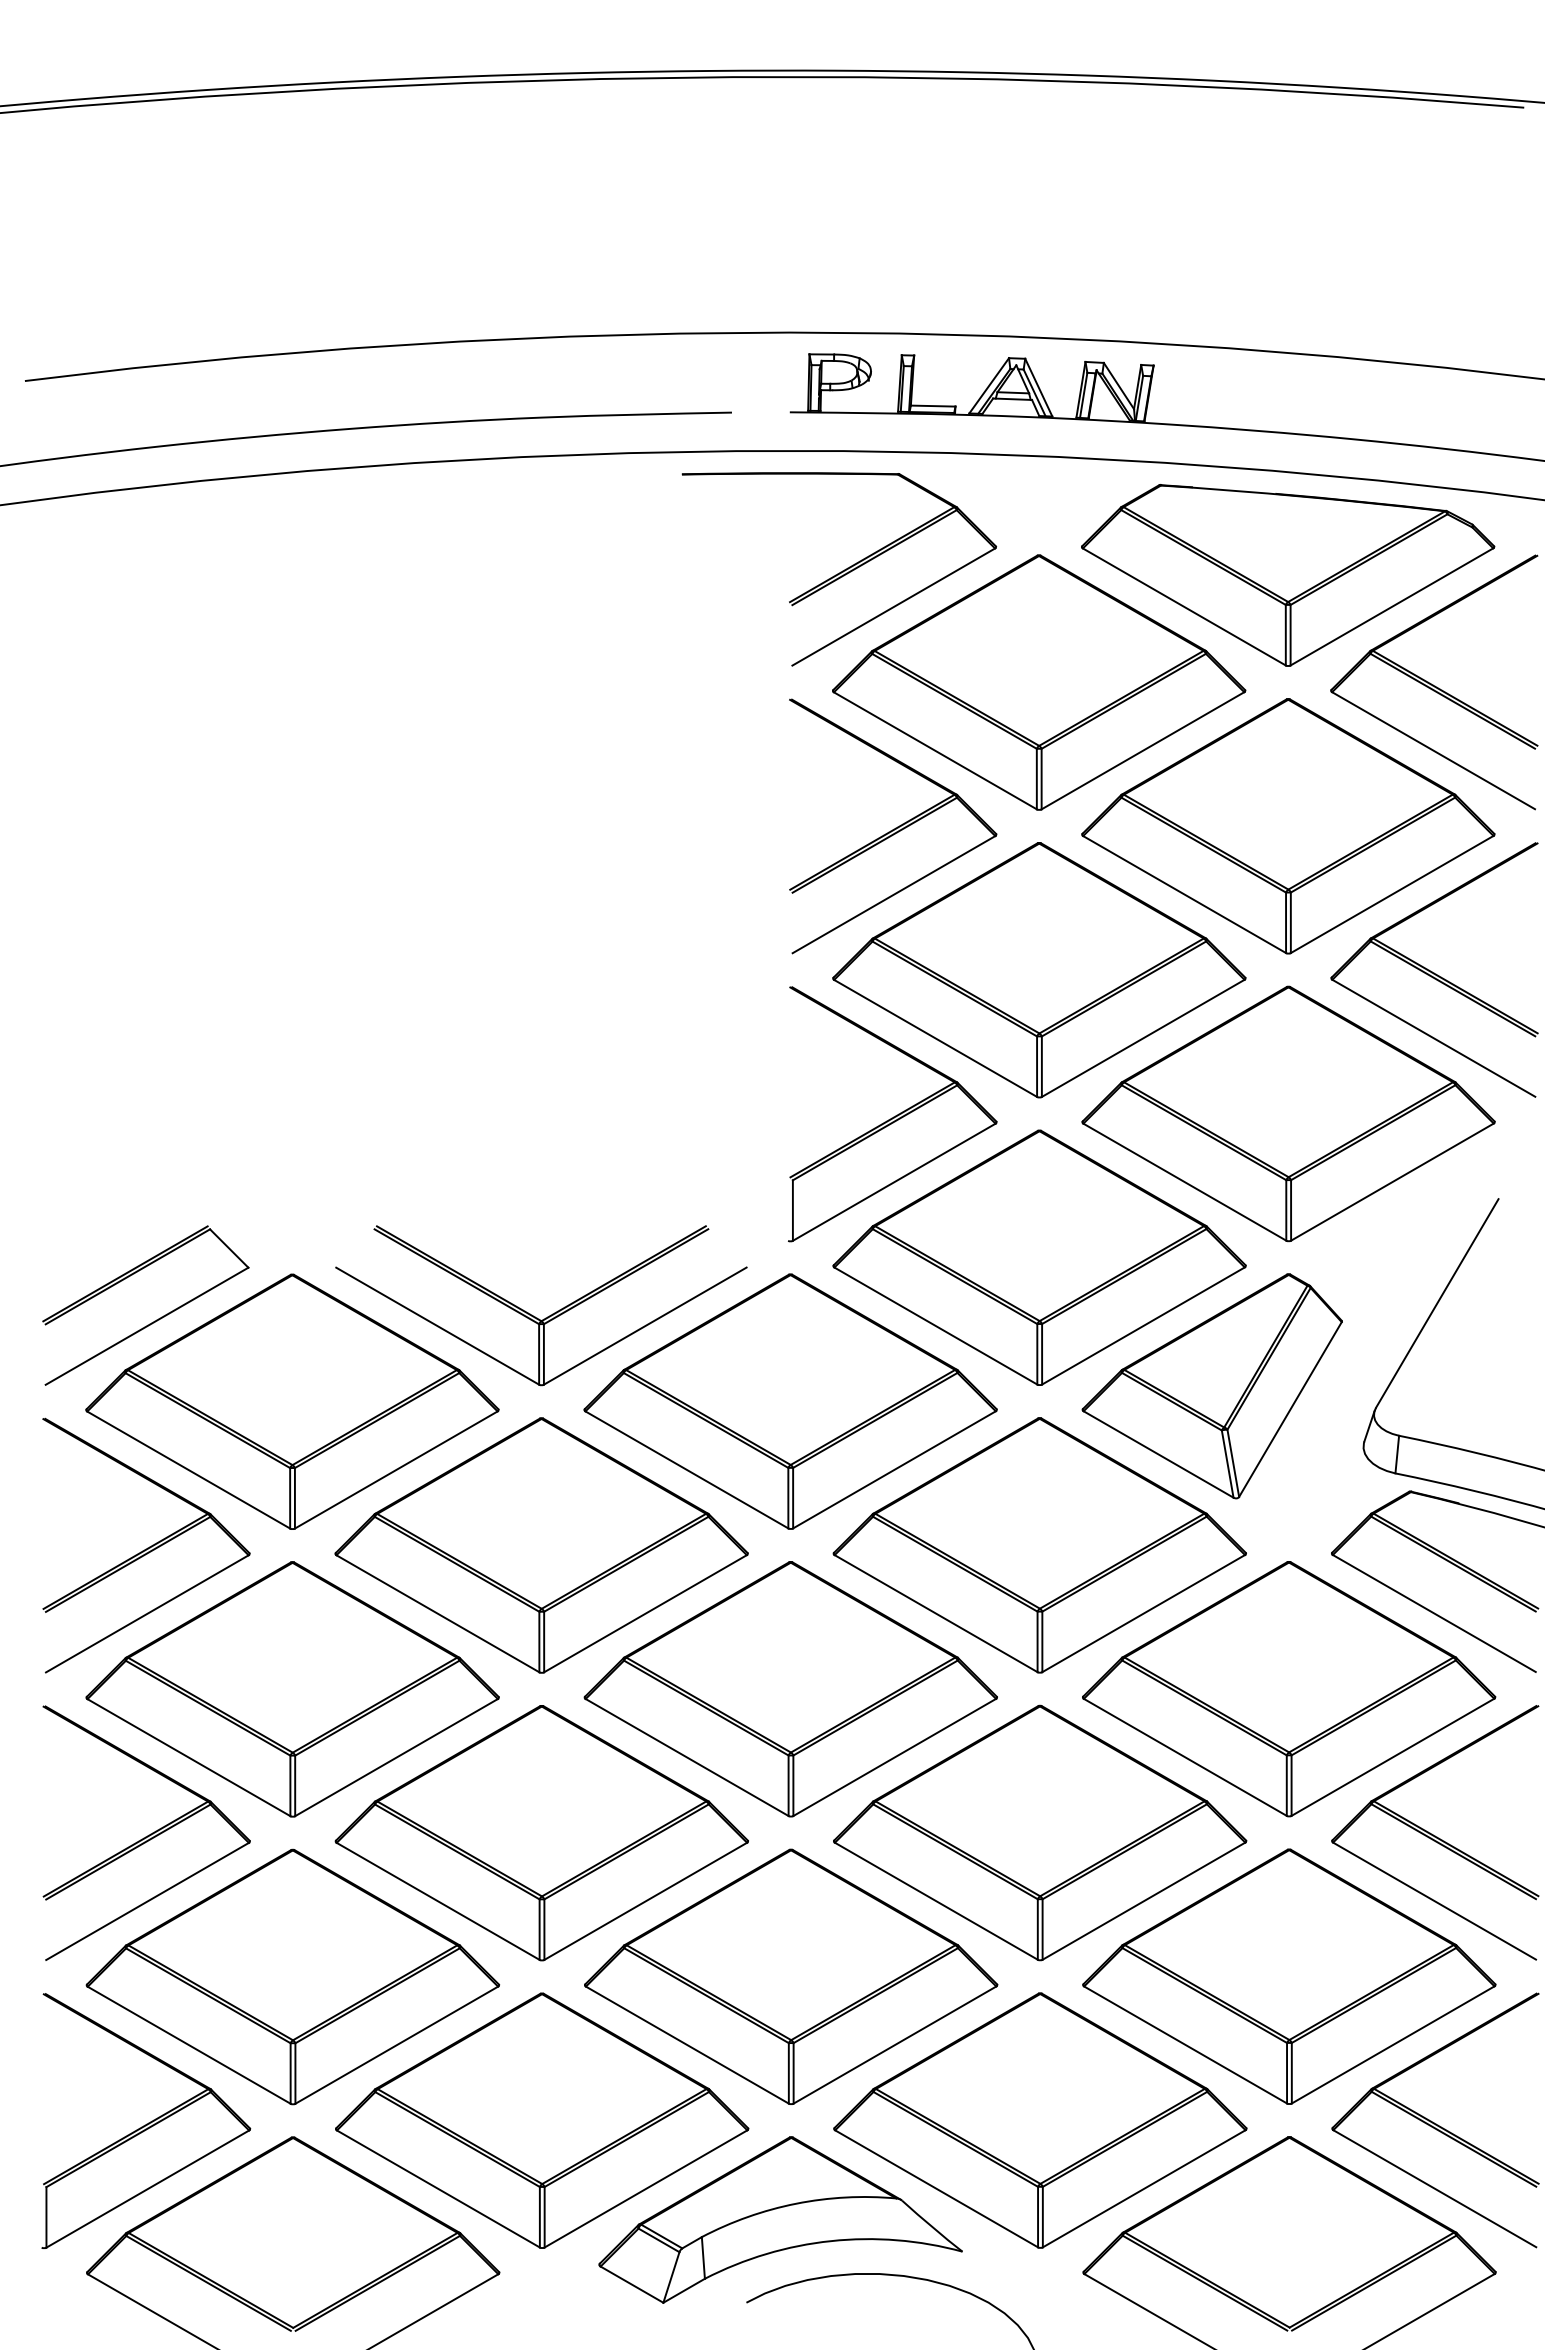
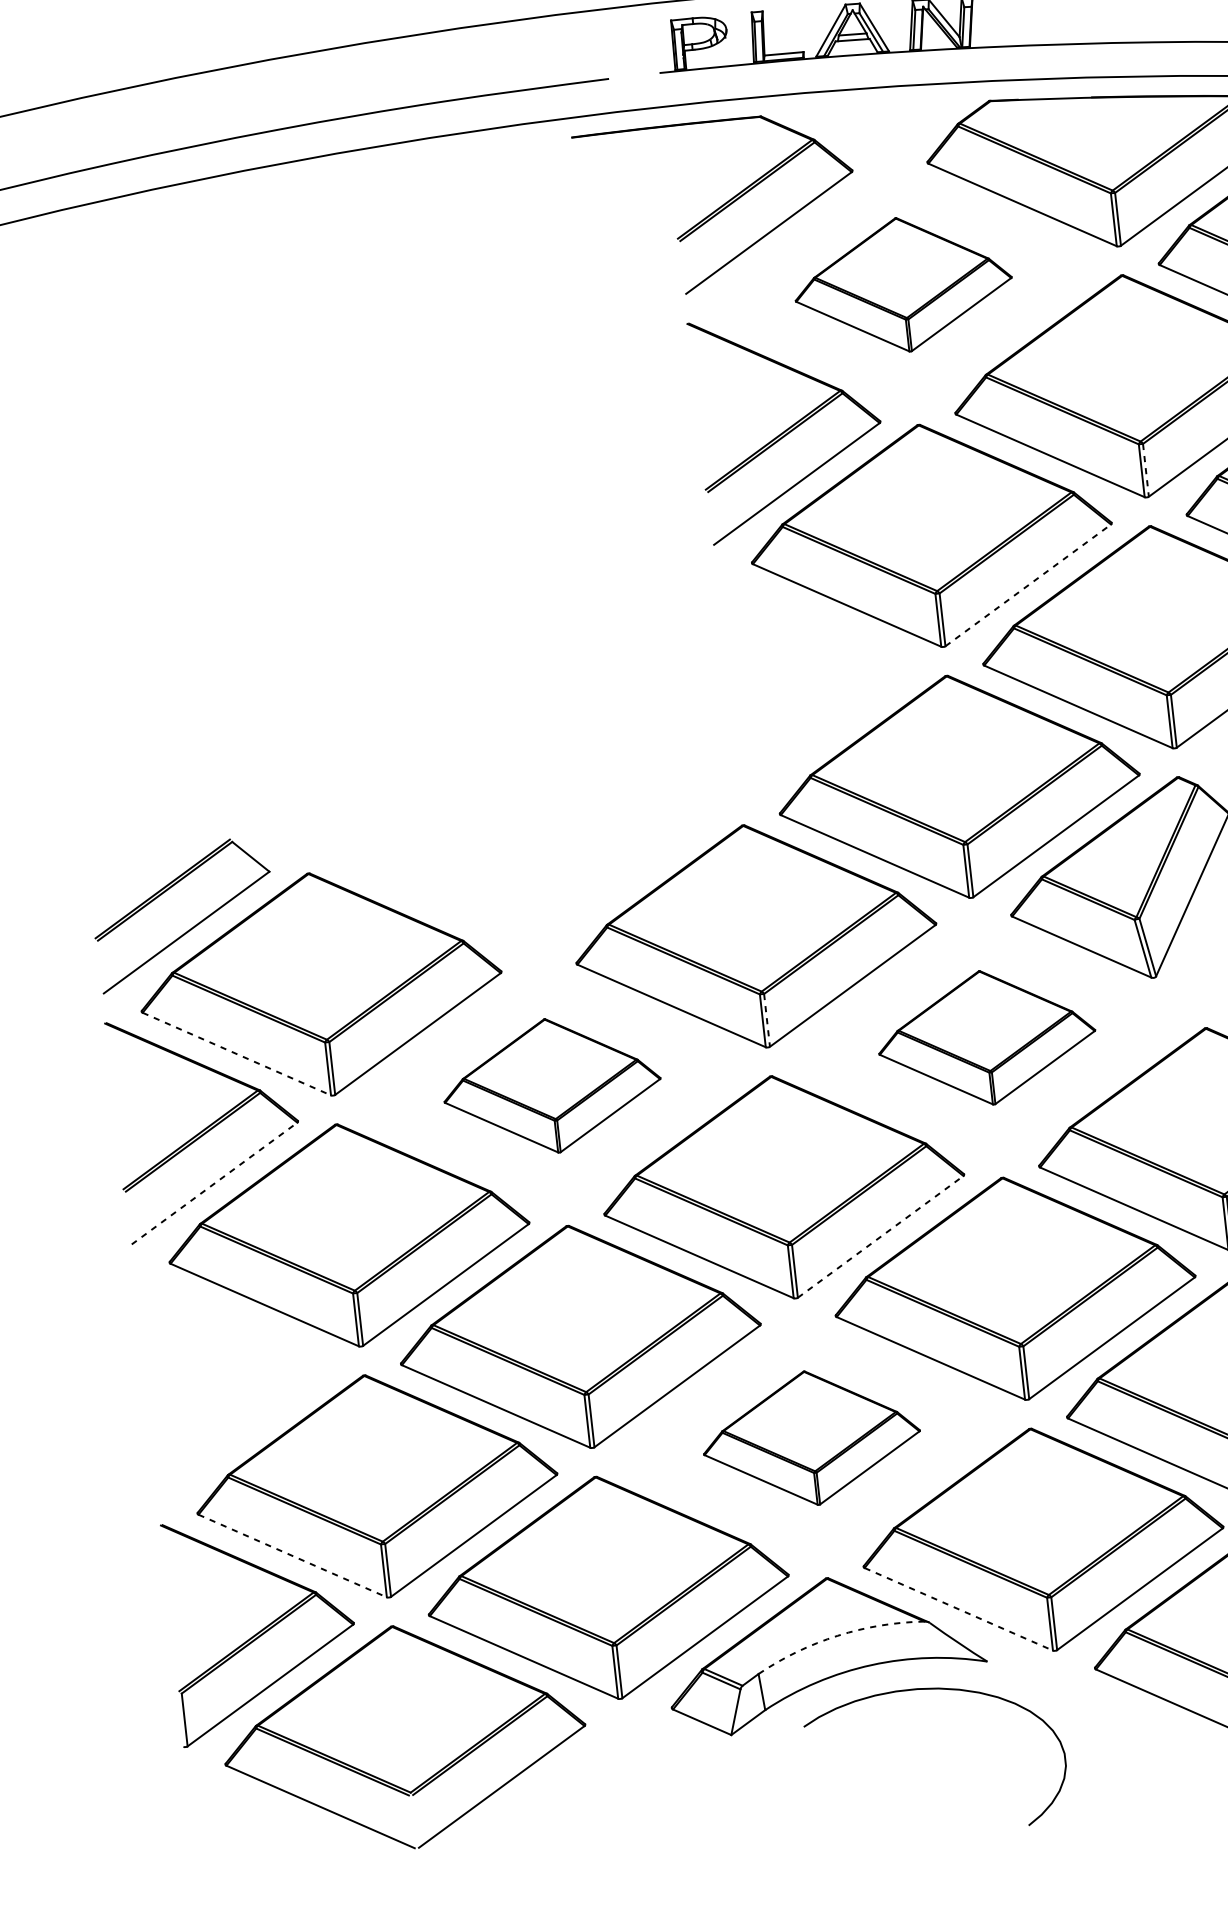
part: (1039, 682) -> (903, 284), size x0.6
line: (1290, 923) -> (1145, 470), solid -> dashed
line: (1143, 1038) -> (1028, 585), solid -> dashed
part: (892, 1114) -> (816, 675), removed
part: (535, 1316) -> (524, 886), removed
line: (189, 1470) -> (237, 1054), solid -> dashed
line: (793, 1498) -> (767, 1020), solid -> dashed
part: (541, 1545) -> (551, 1085), size x0.6
part: (1039, 1545) -> (986, 1037), size x0.6
line: (147, 1613) -> (214, 1183), solid -> dashed
line: (895, 1757) -> (881, 1236), solid -> dashed
part: (146, 1832) -> (234, 1374), removed
part: (791, 1976) -> (811, 1437), size x0.6
line: (189, 2045) -> (292, 1556), solid -> dashed
line: (937, 2189) -> (959, 1609), solid -> dashed
arc: (796, 2203) -> (837, 1635), solid -> dashed

